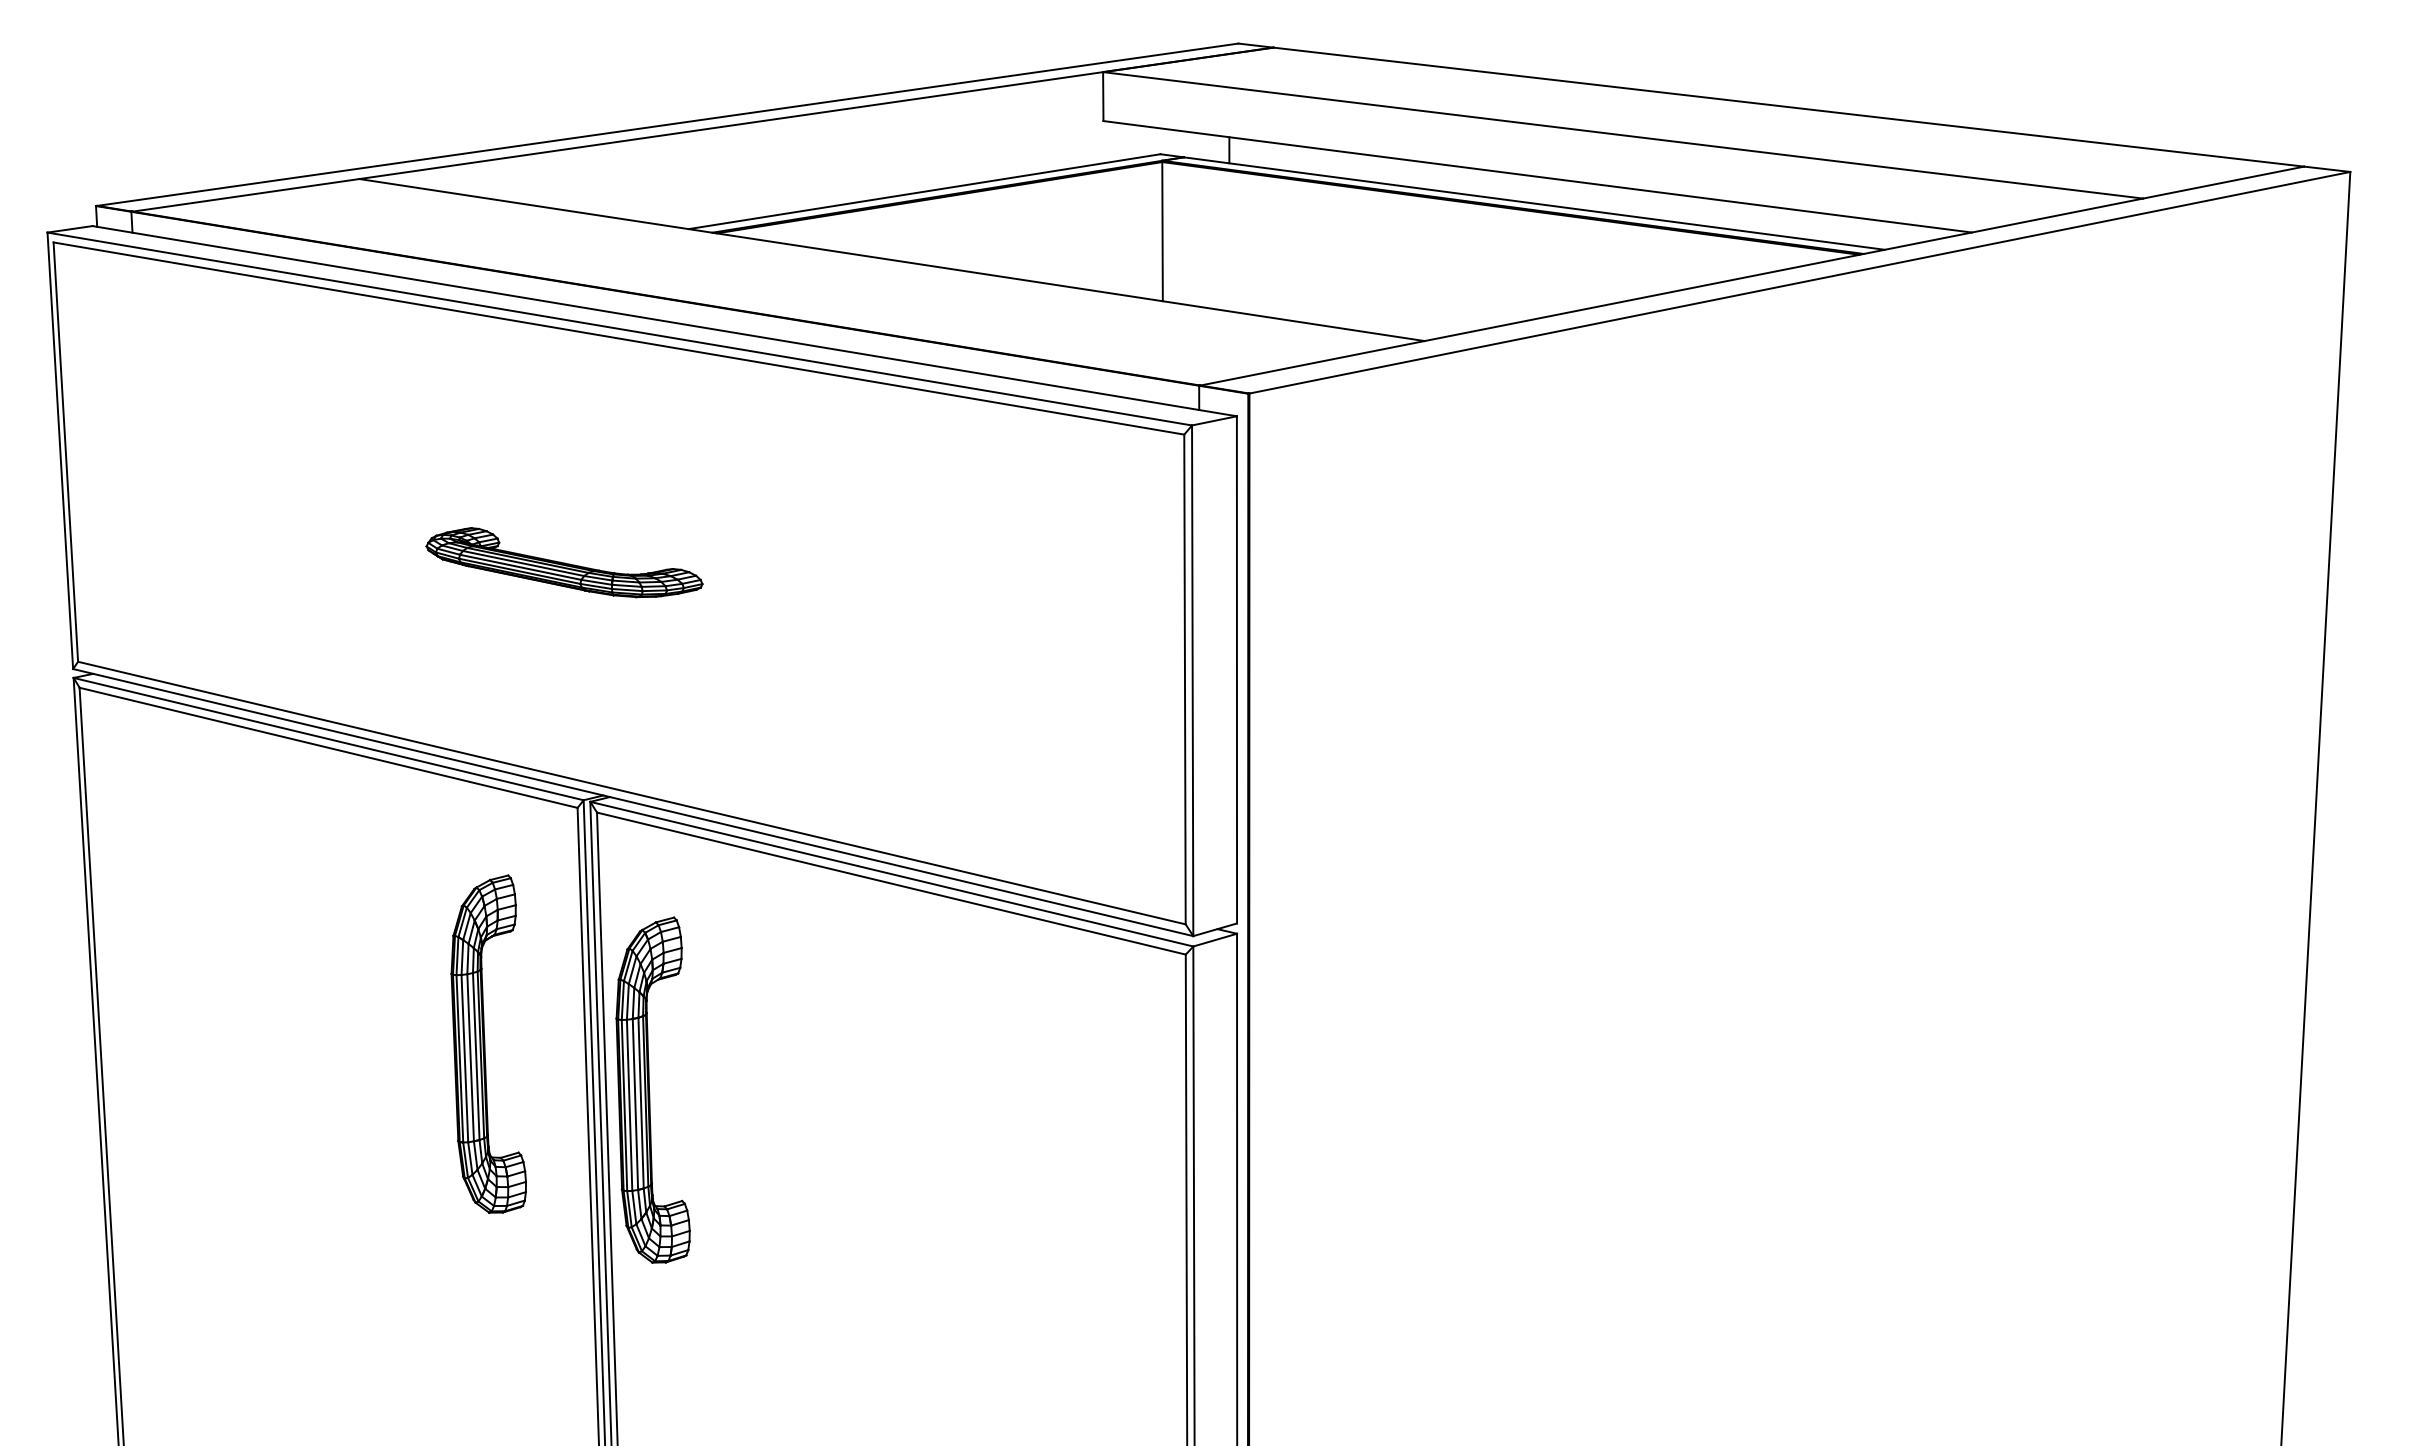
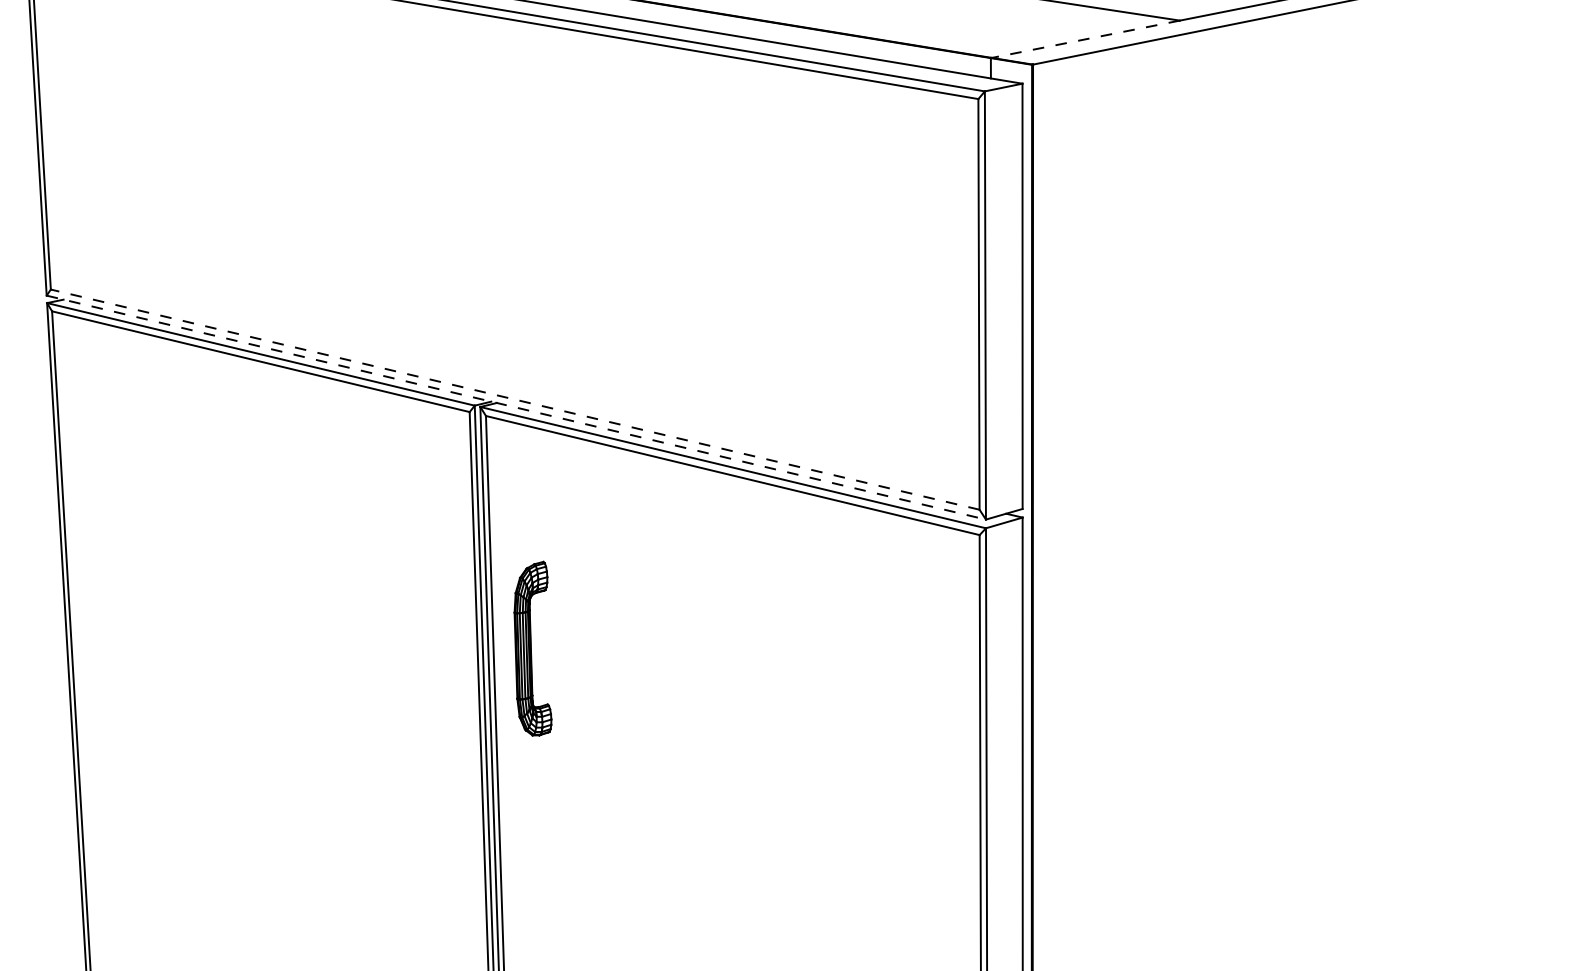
line: (1312, 363) -> (1085, 39), solid -> dashed
part: (564, 562) -> (458, 206), removed
line: (631, 792) -> (514, 399), solid -> dashed
line: (633, 802) -> (516, 407), solid -> dashed
part: (488, 1043) -> (394, 609), removed
part: (652, 1089) -> (532, 648), size x0.6

